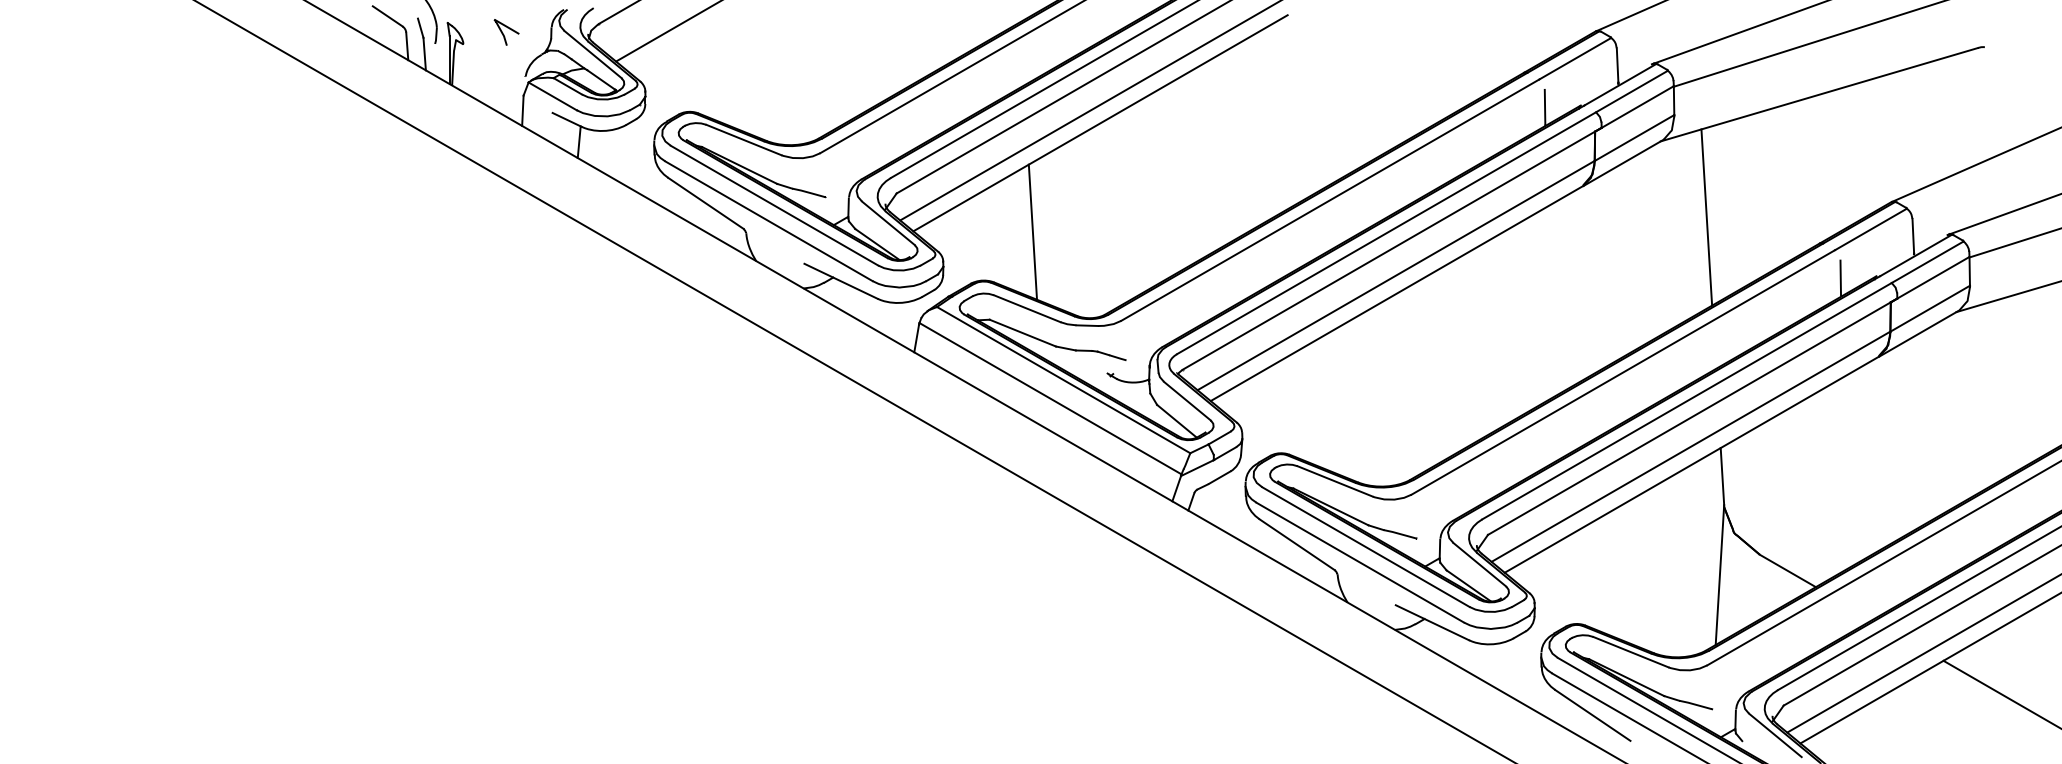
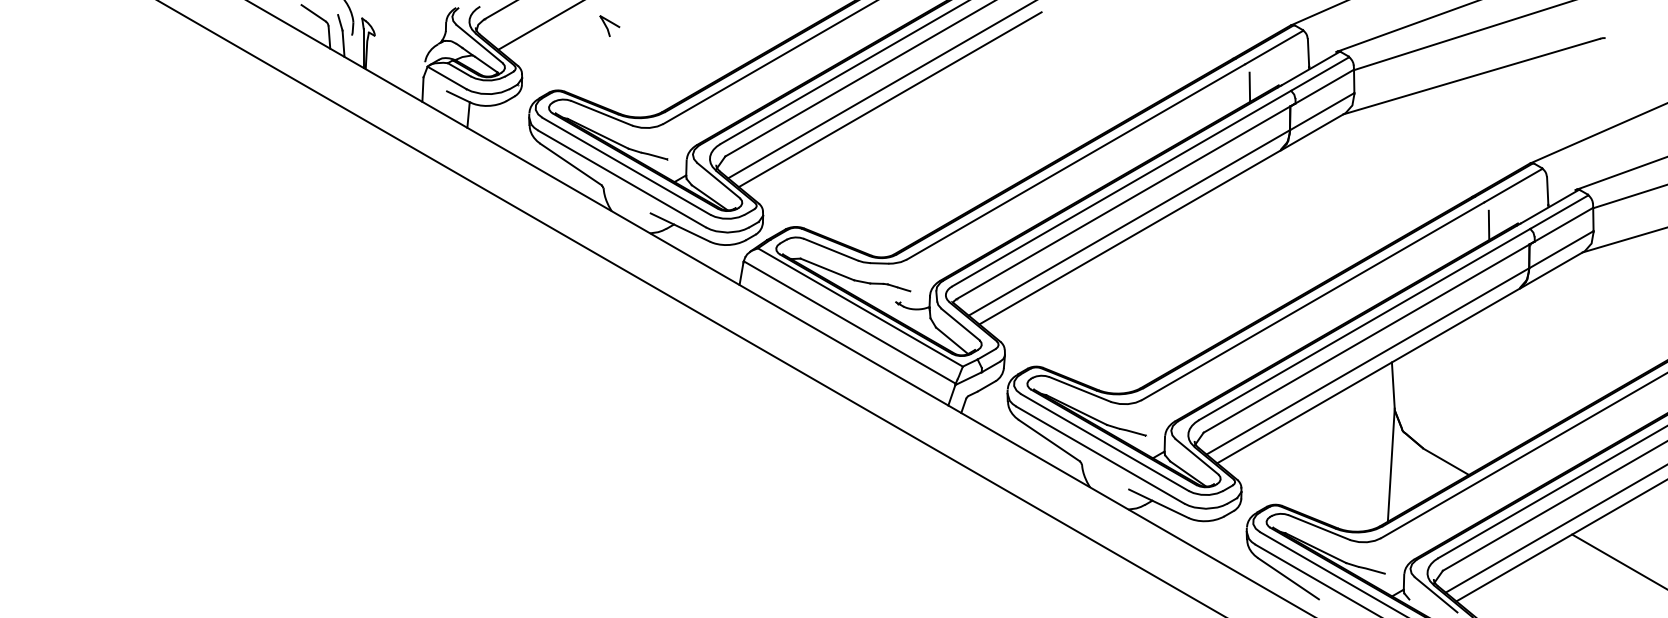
part: (506, 31) -> (609, 25), moved
line: (1706, 216) -> (1380, 175), removed
line: (1032, 231) -> (835, 187), removed

